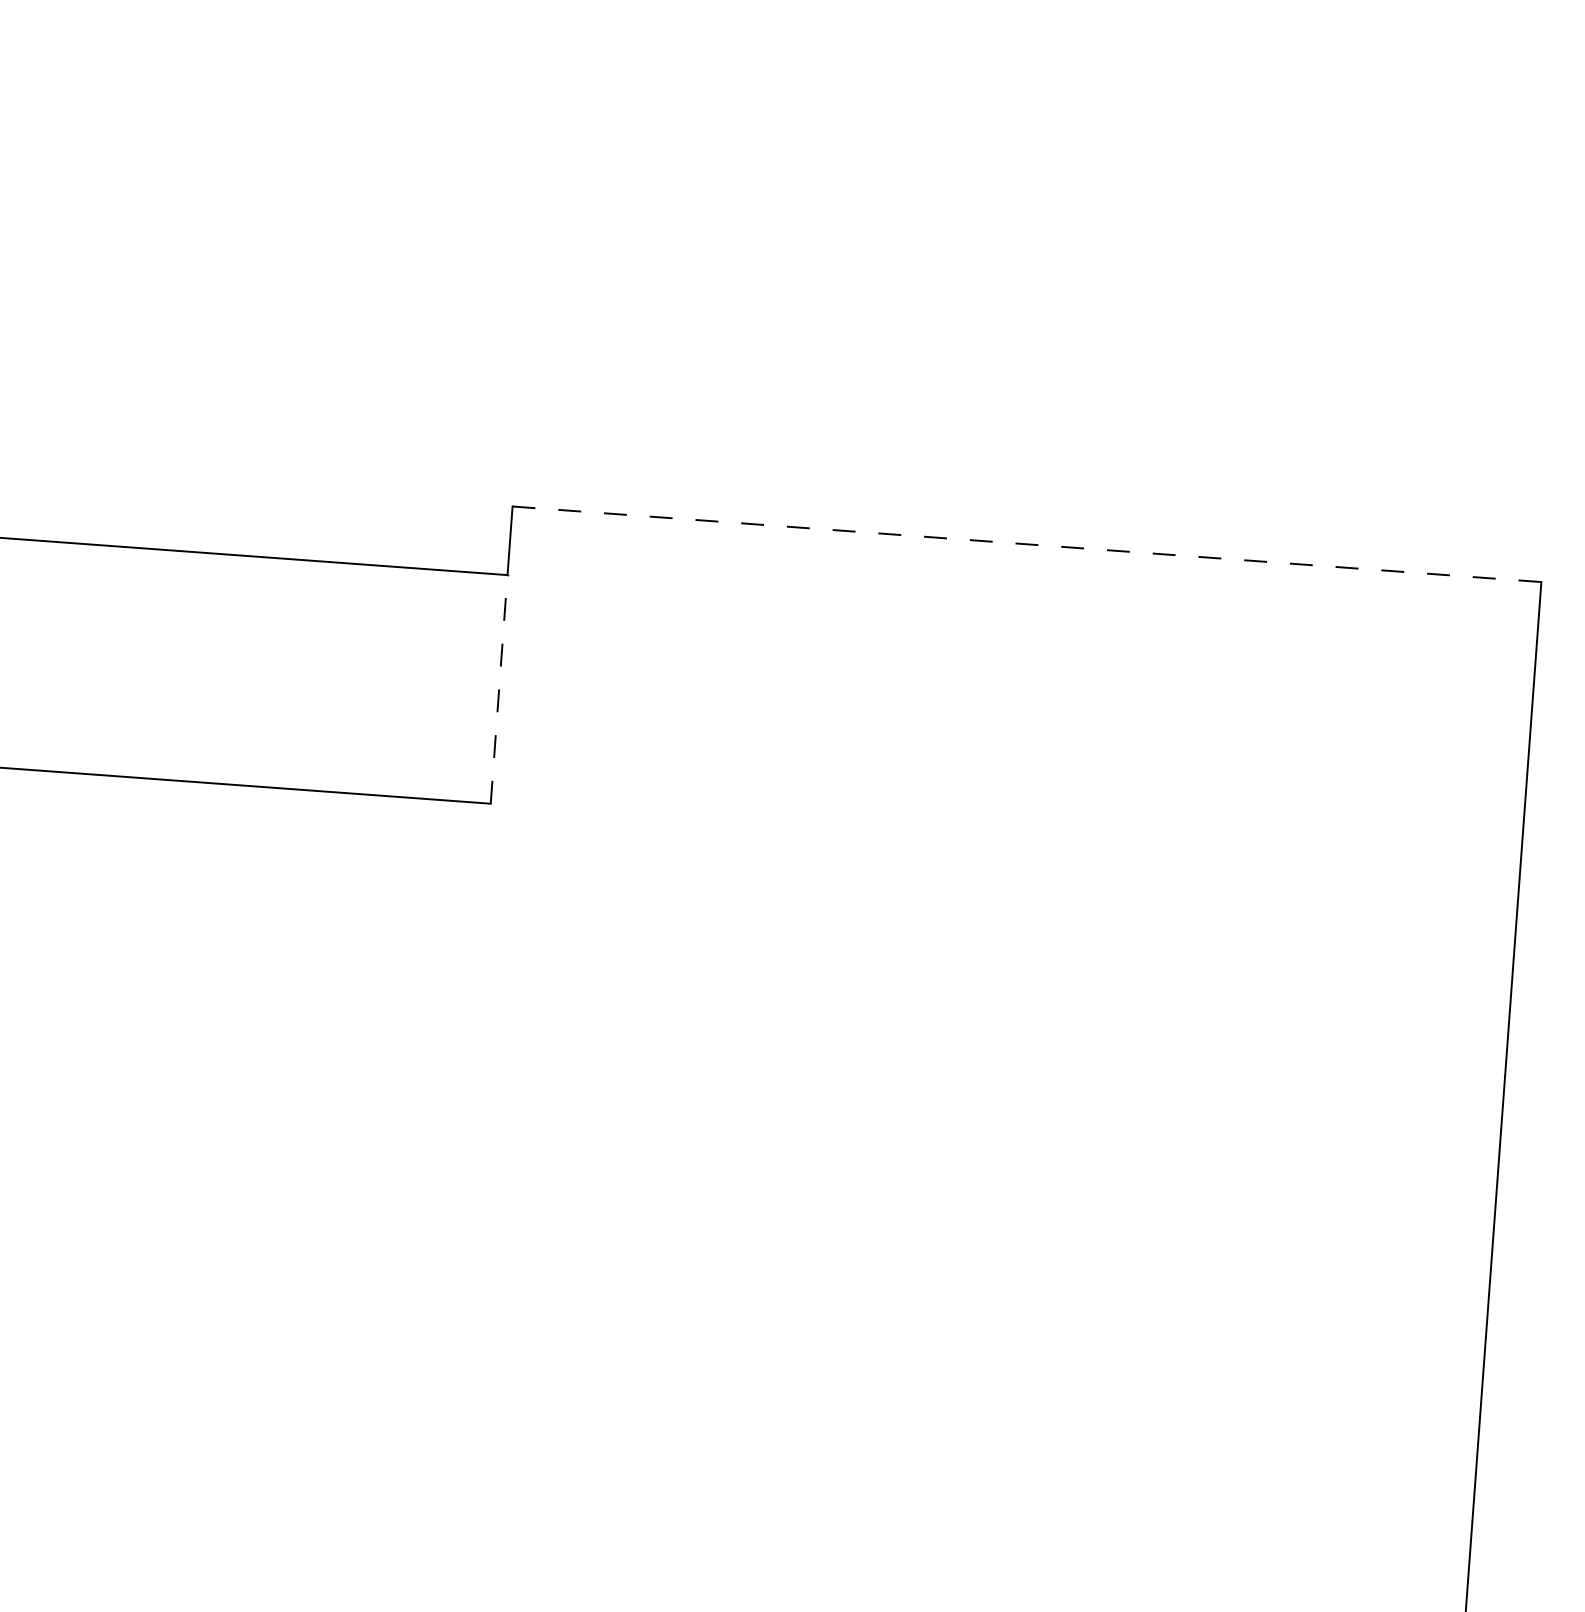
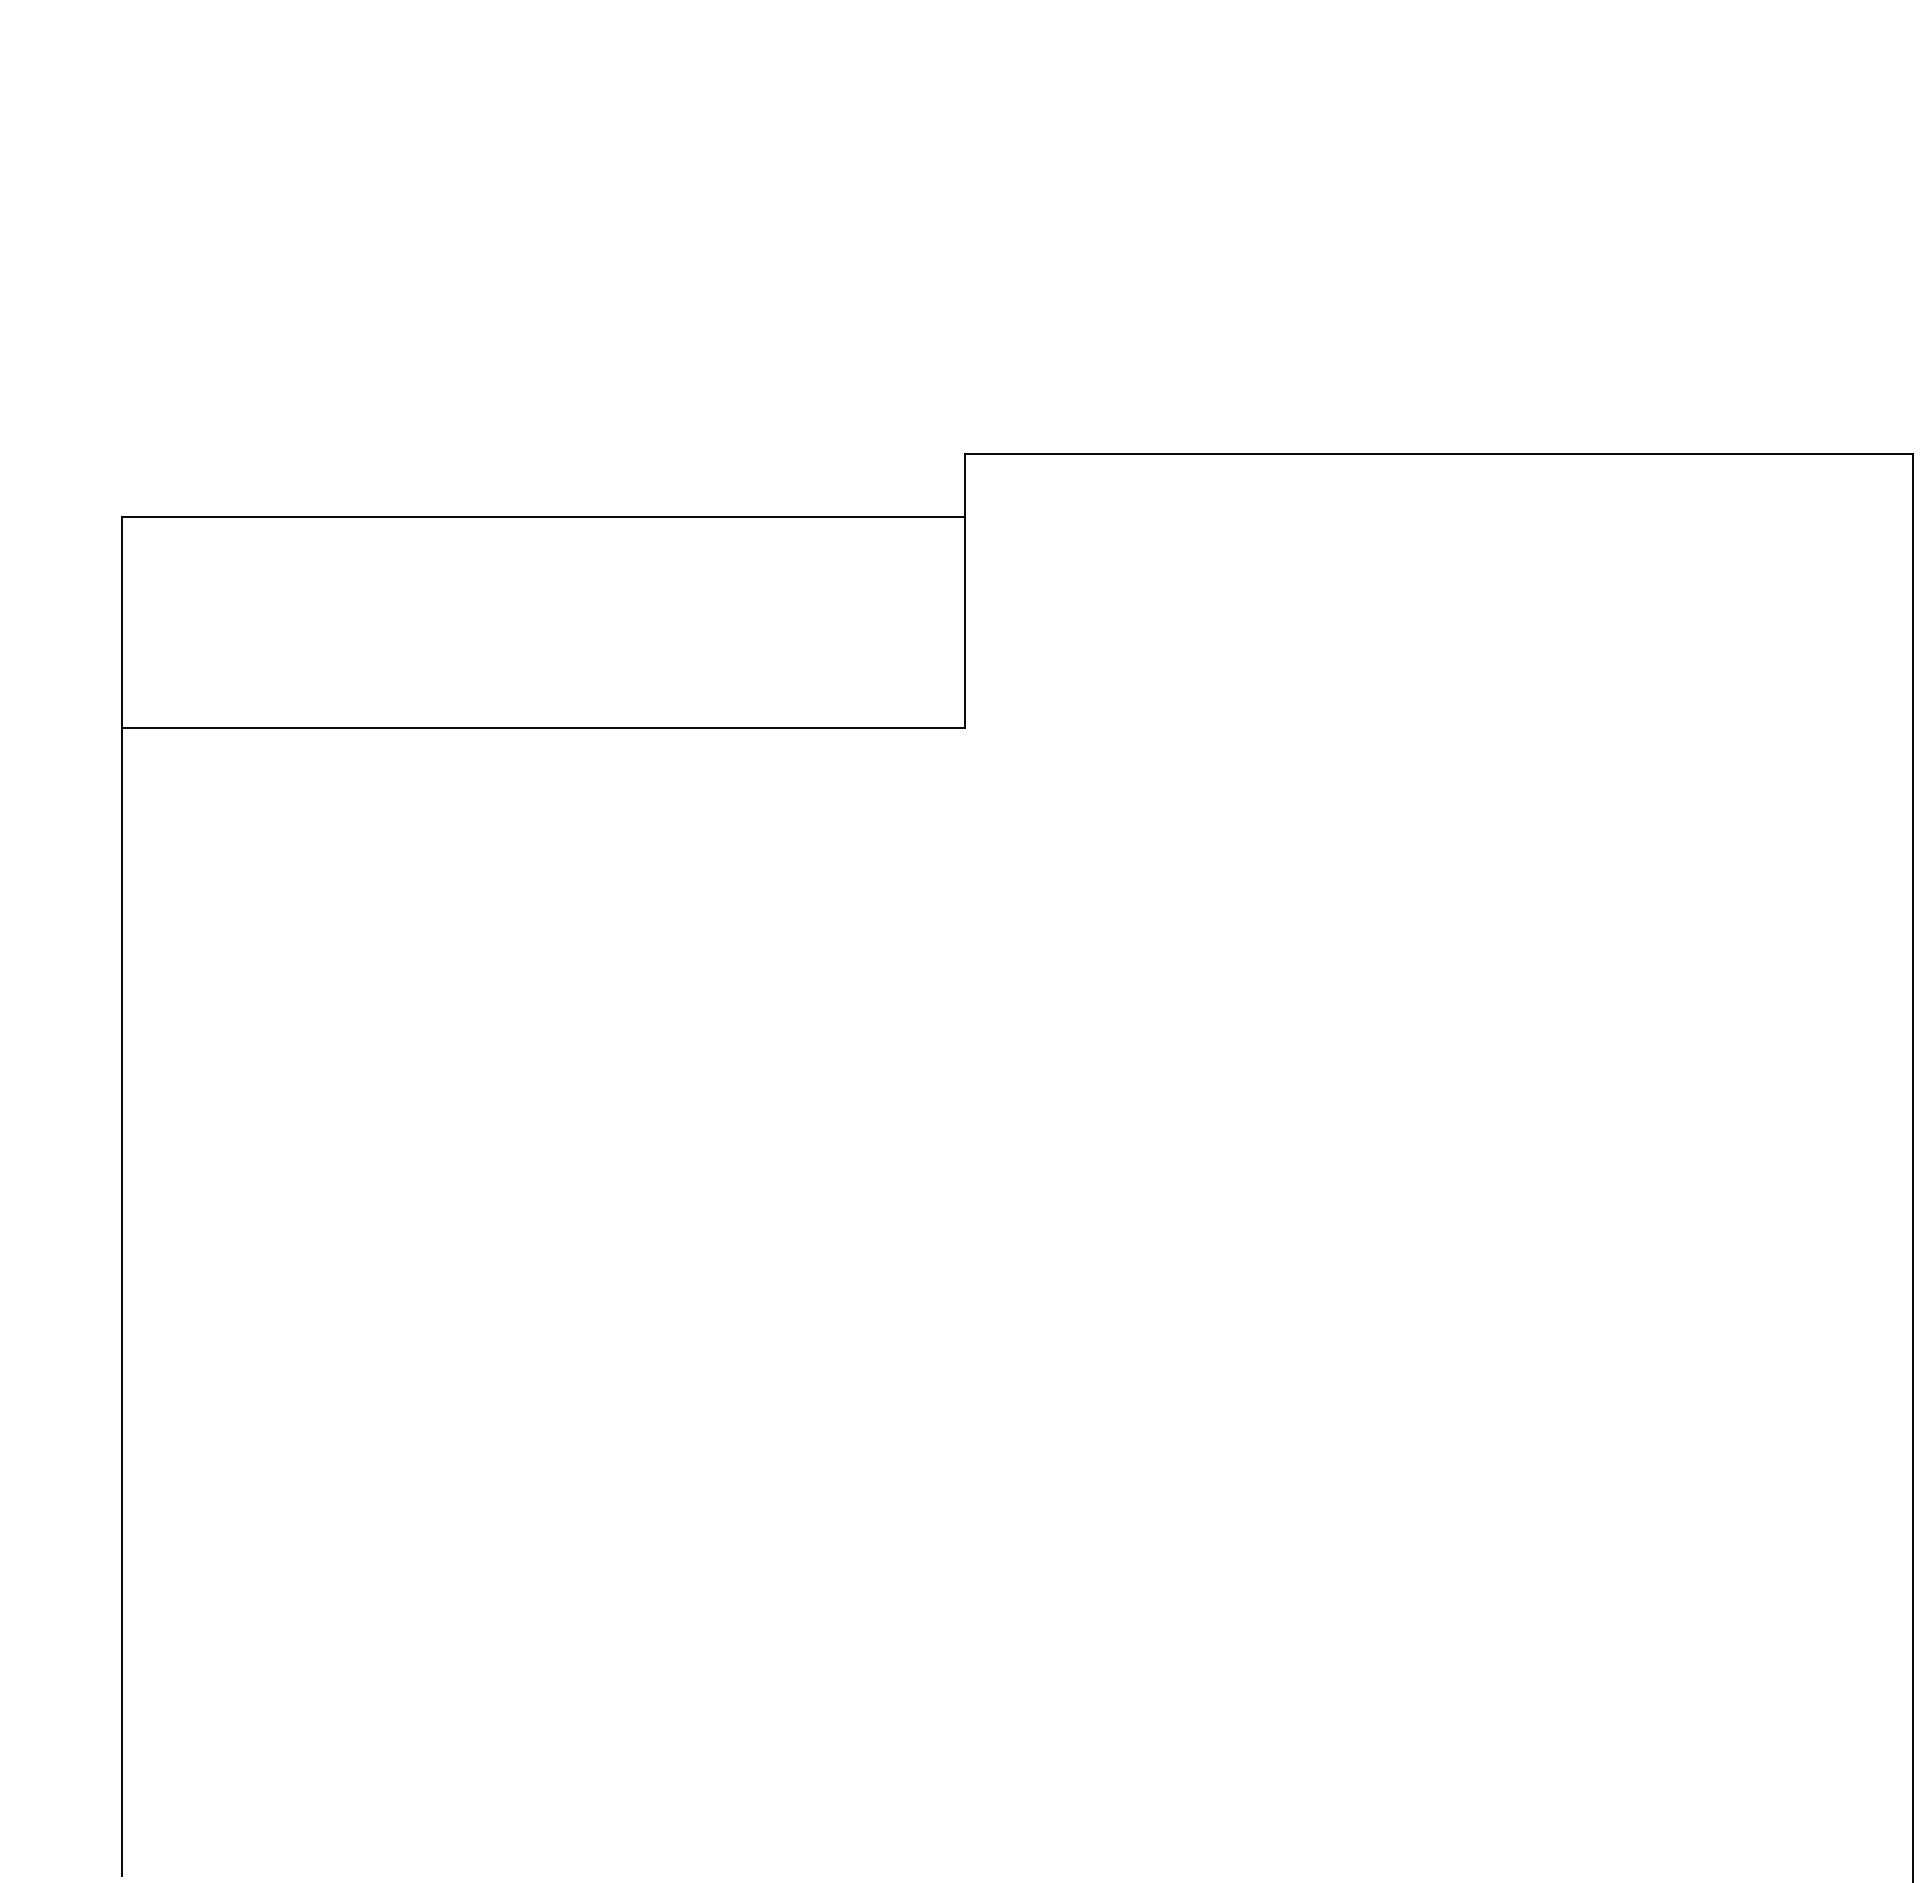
line: (1027, 544) -> (1439, 454), dashed -> solid
line: (499, 689) -> (965, 622), dashed -> solid

